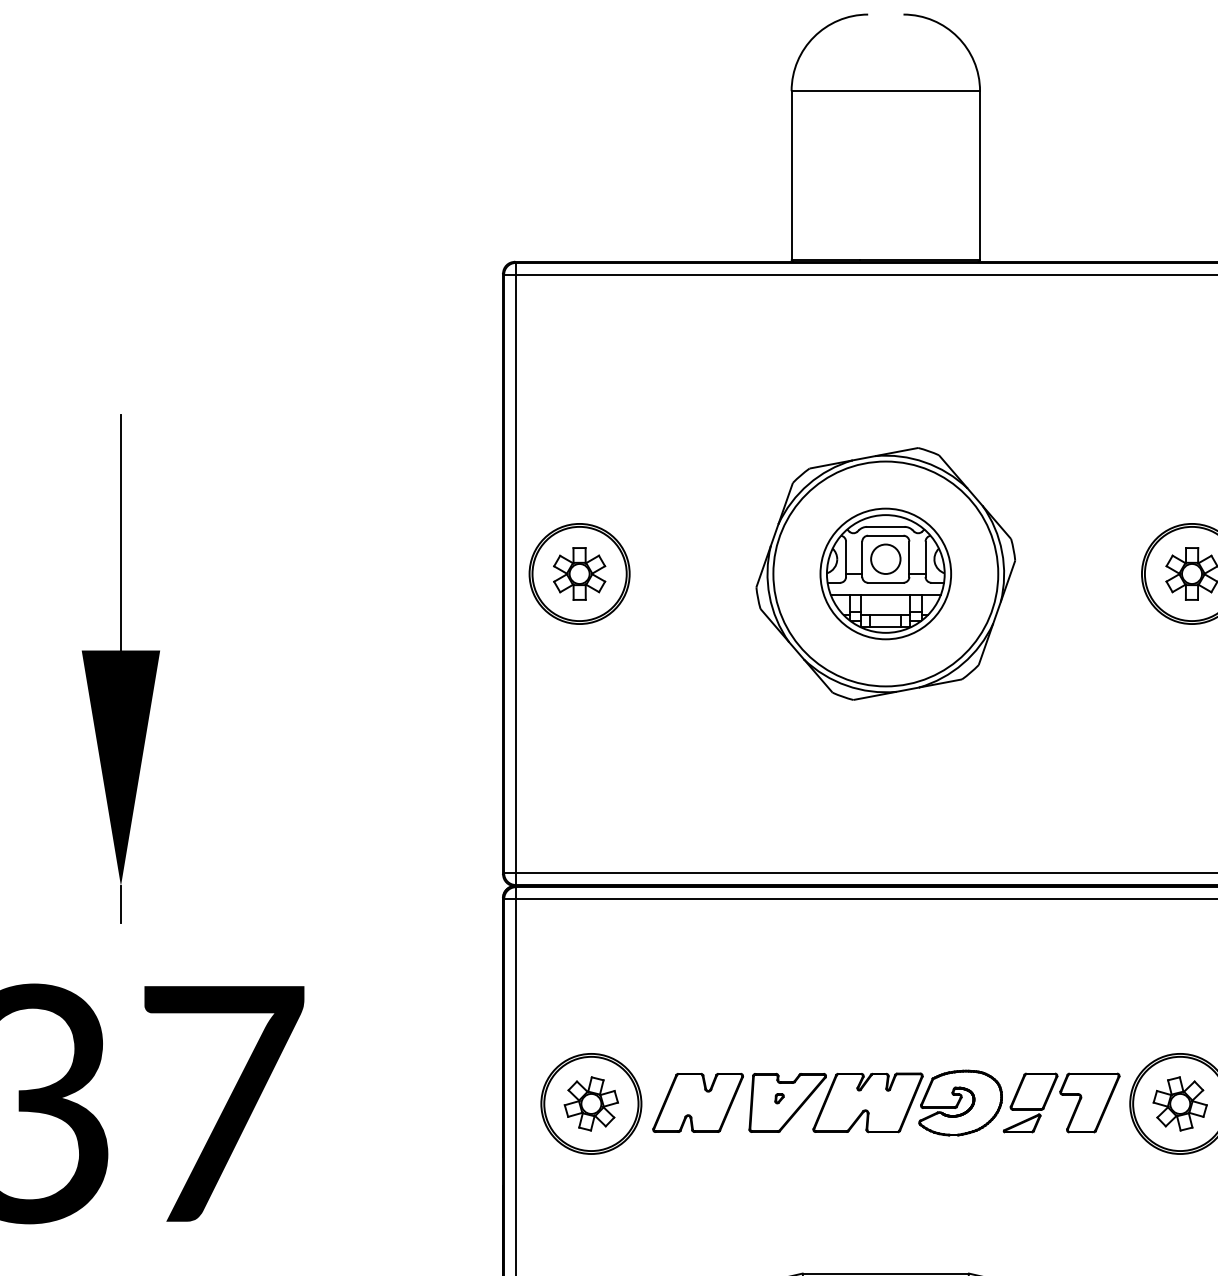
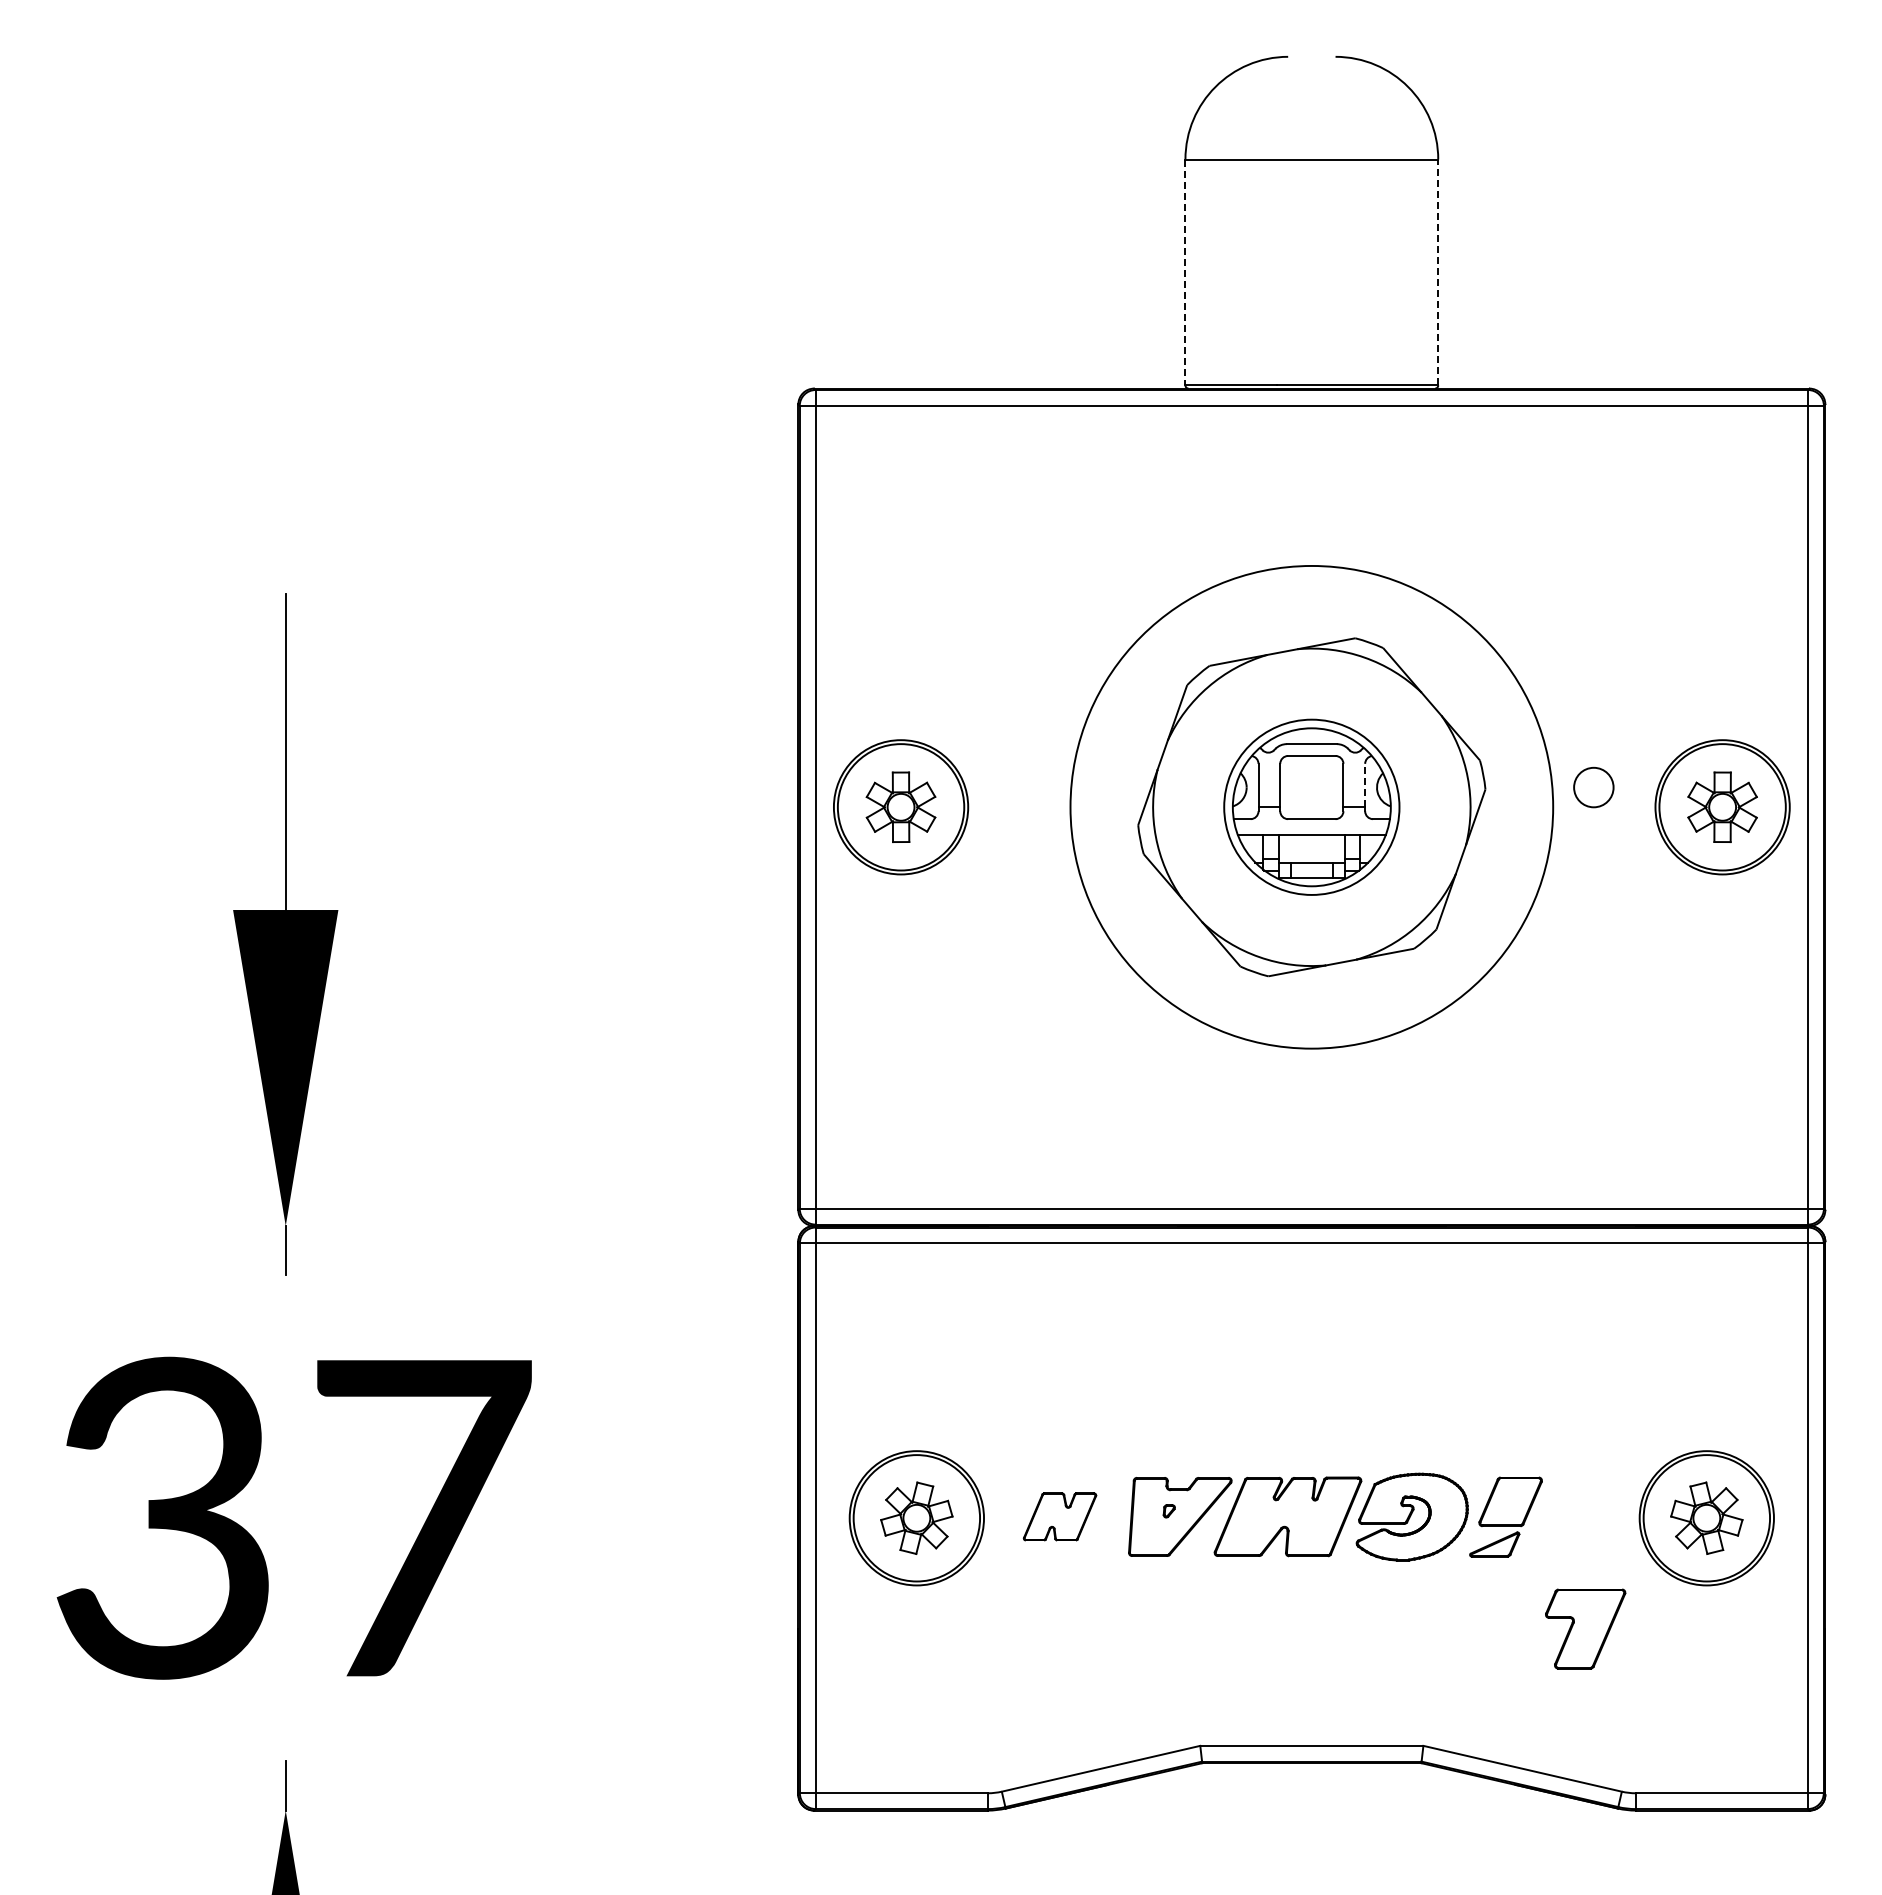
line: (791, 175) -> (1185, 272), solid -> dashed
line: (980, 175) -> (1438, 272), solid -> dashed
line: (925, 557) -> (1365, 785), solid -> dashed
circle: (885, 559) -> (1593, 787), moved
circle: (885, 574) -> (1311, 807), size x1.6
part: (697, 1102) -> (1059, 1516), size x0.6
part: (1089, 1102) -> (1585, 1628), moved

